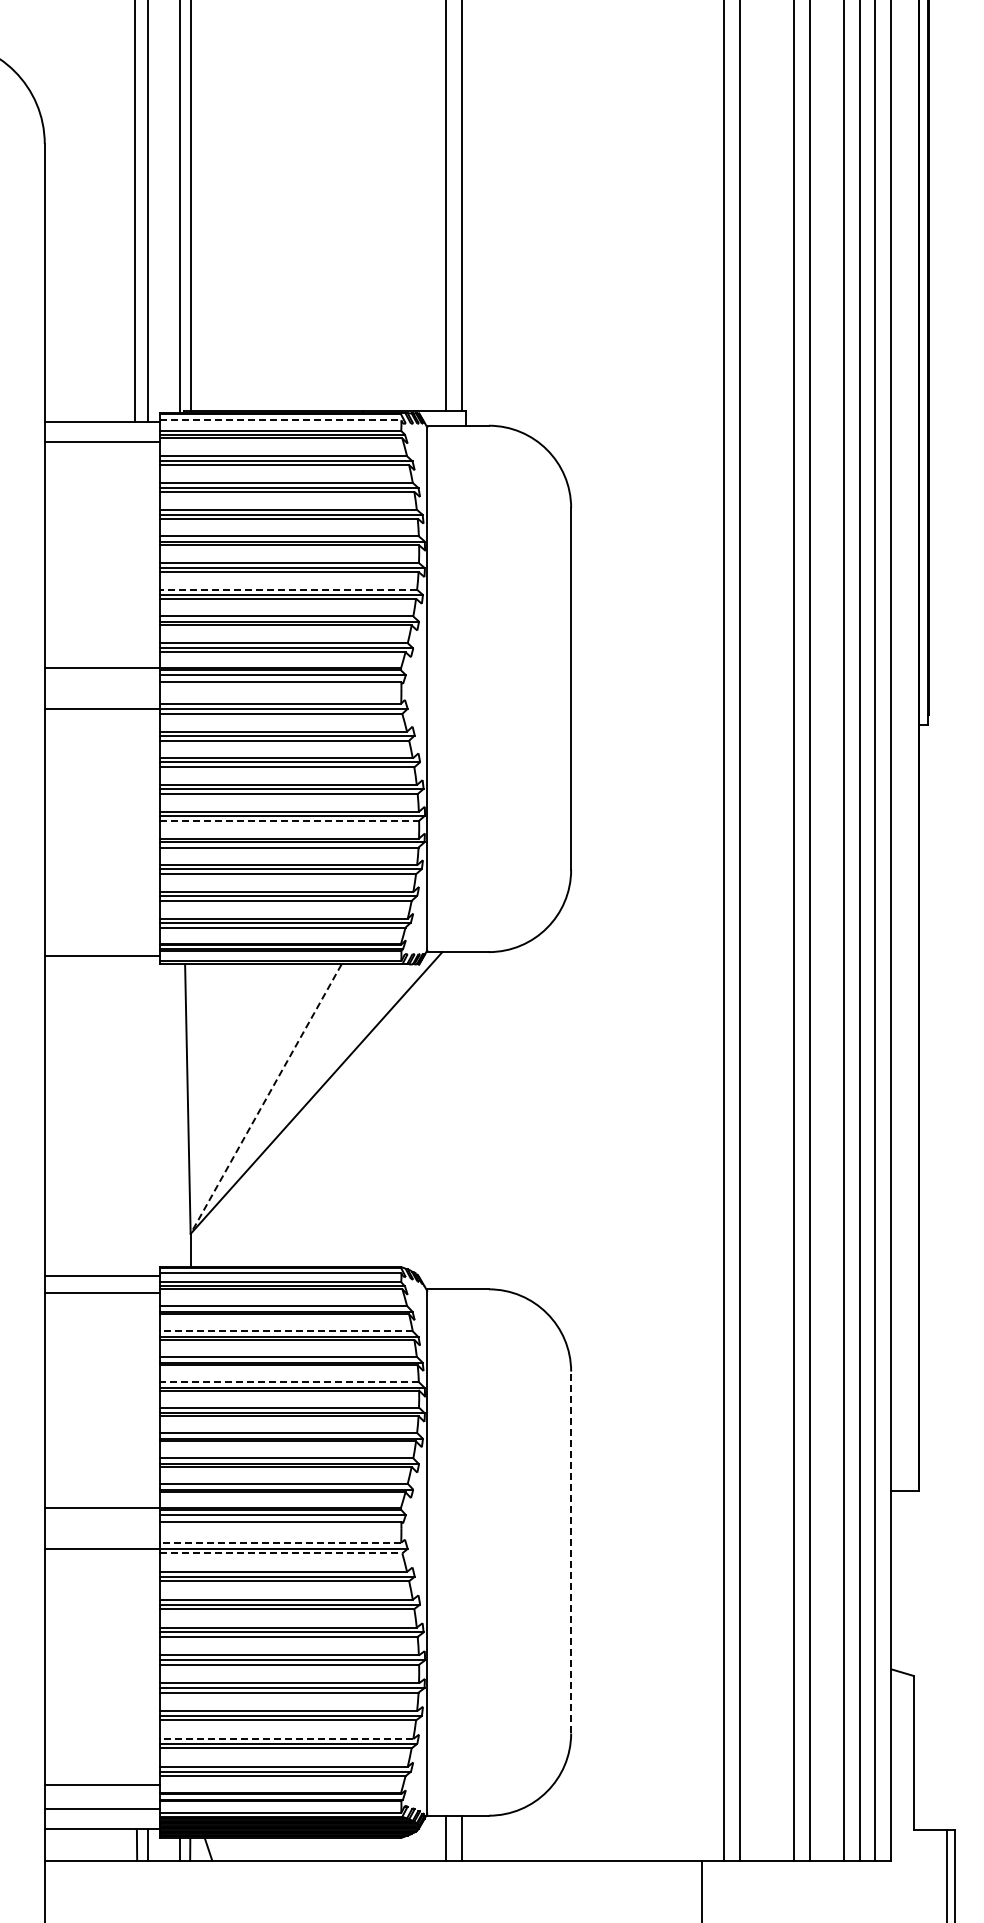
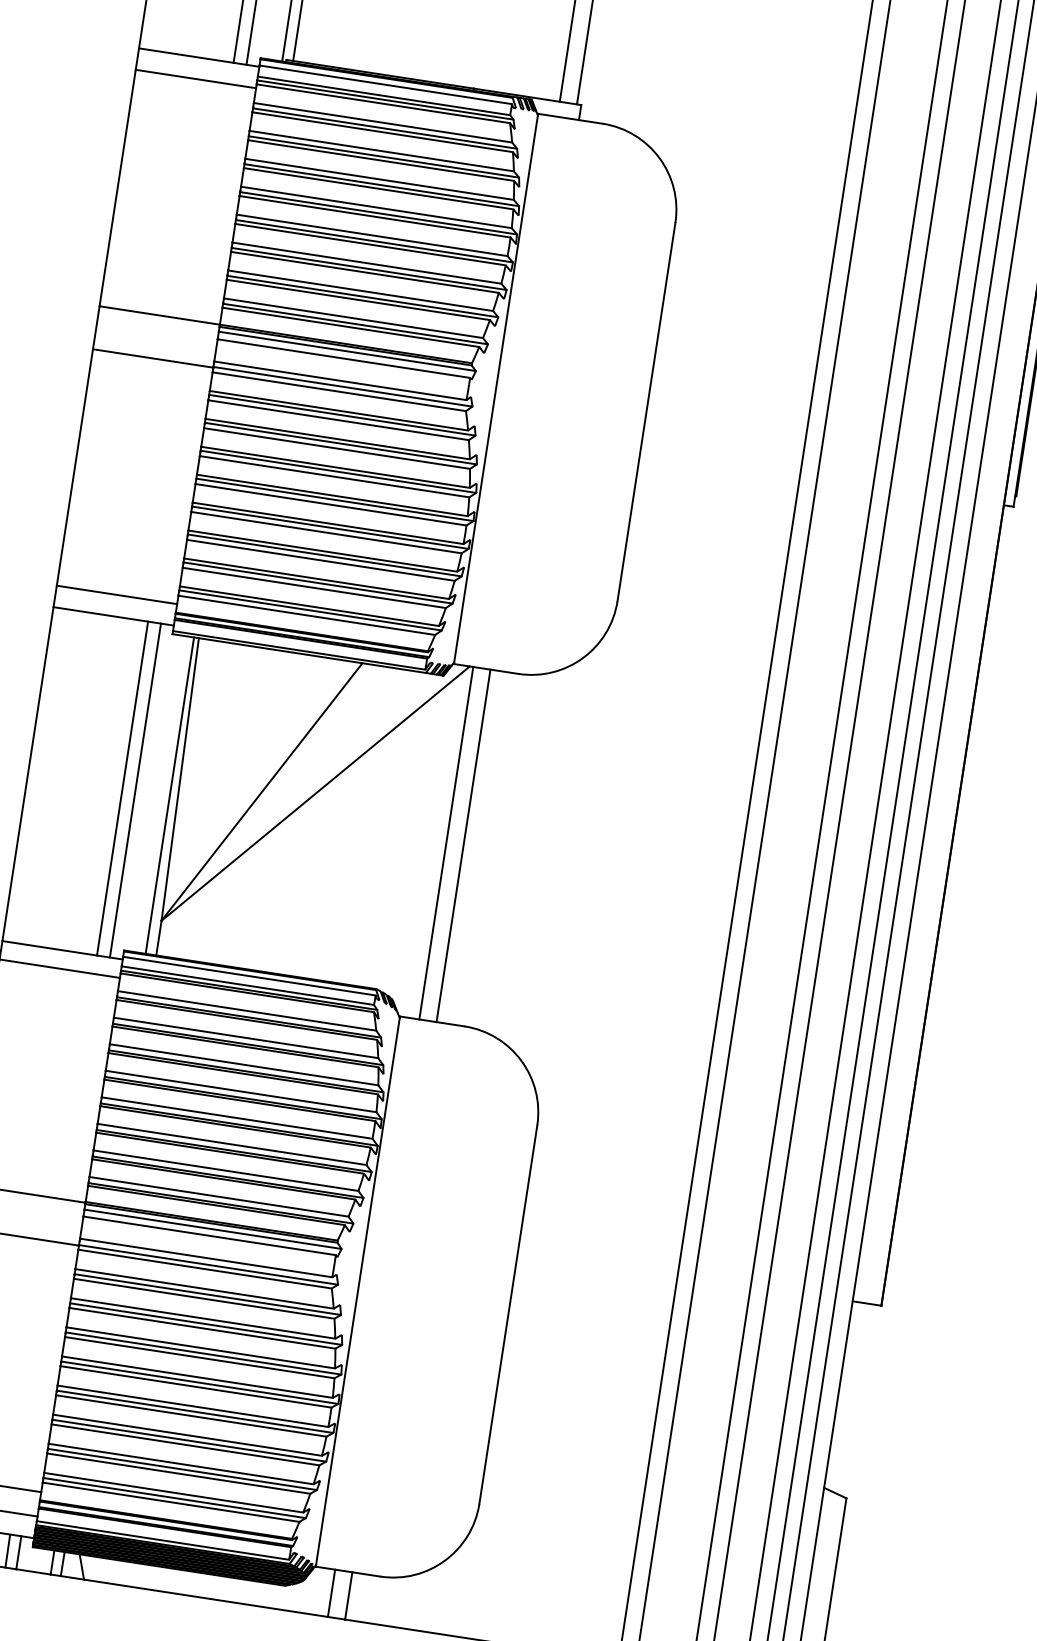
line: (280, 420) -> (385, 84), dashed -> solid
line: (288, 589) -> (366, 262), dashed -> solid
line: (289, 820) -> (331, 504), dashed -> solid
line: (101, 935) -> (116, 594), added
line: (265, 1099) -> (261, 792), dashed -> solid
line: (135, 1115) -> (122, 788), added
line: (147, 1115) -> (135, 790), added
line: (180, 1115) -> (169, 795), added
line: (445, 1120) -> (446, 842), added
line: (462, 1120) -> (463, 845), added
line: (285, 1331) -> (245, 1037), dashed -> solid
line: (288, 1382) -> (240, 1091), dashed -> solid
line: (280, 1542) -> (206, 1257), dashed -> solid
line: (571, 1552) -> (508, 1314), dashed -> solid
line: (281, 1553) -> (205, 1269), dashed -> solid
line: (286, 1739) -> (180, 1464), dashed -> solid

